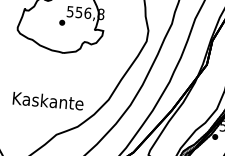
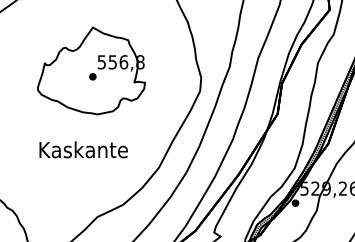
text: (48, 100) -> (83, 149), moved

